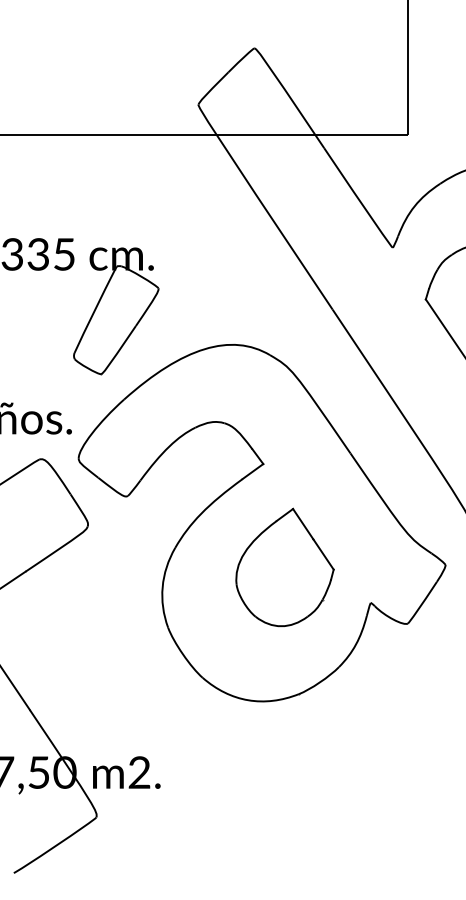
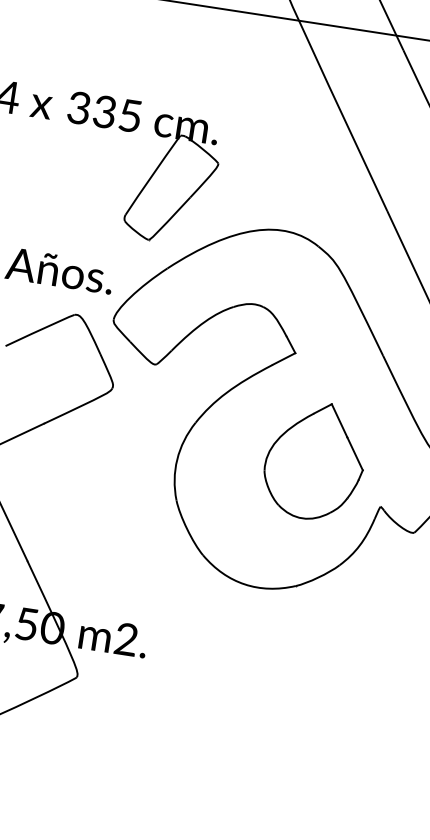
part: (284, 567) -> (314, 460), moved

